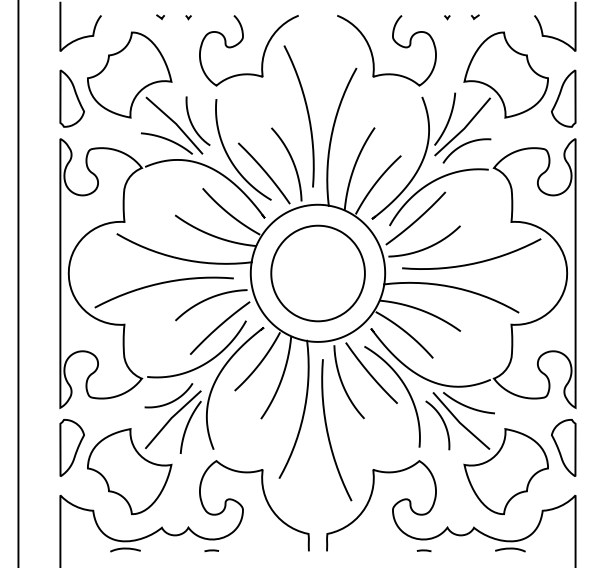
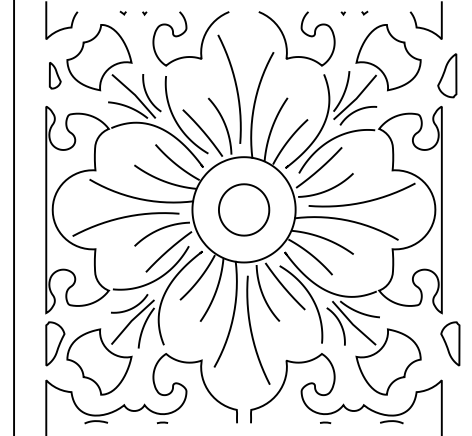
part: (71, 98) -> (54, 75), size x0.6
part: (563, 98) -> (447, 75), moved
part: (317, 273) -> (243, 209), size x0.7
part: (563, 447) -> (450, 343), moved

